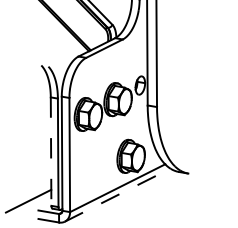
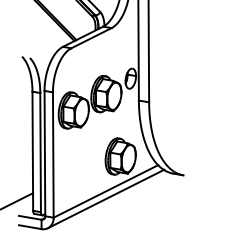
line: (51, 152) -> (33, 152), dashed -> solid
line: (118, 194) -> (106, 198), dashed -> solid

